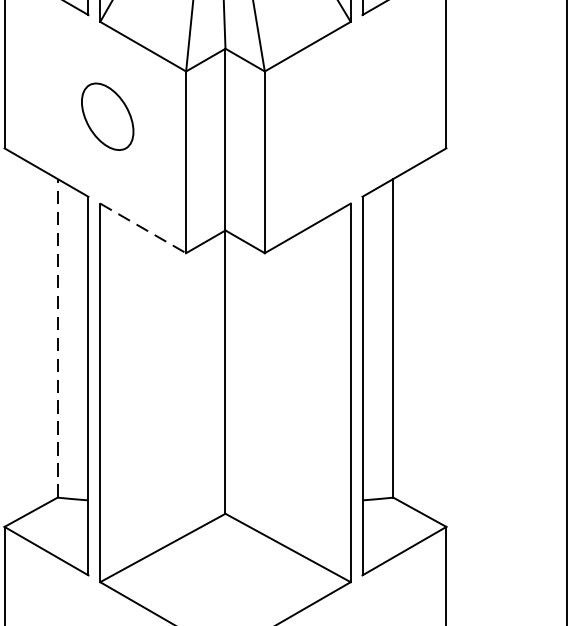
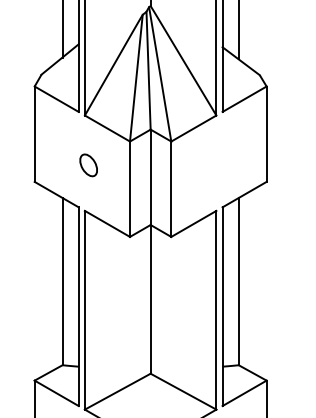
part: (107, 117) -> (88, 165), size x0.62
line: (143, 229) -> (107, 224), dashed -> solid
line: (57, 338) -> (62, 281), dashed -> solid

